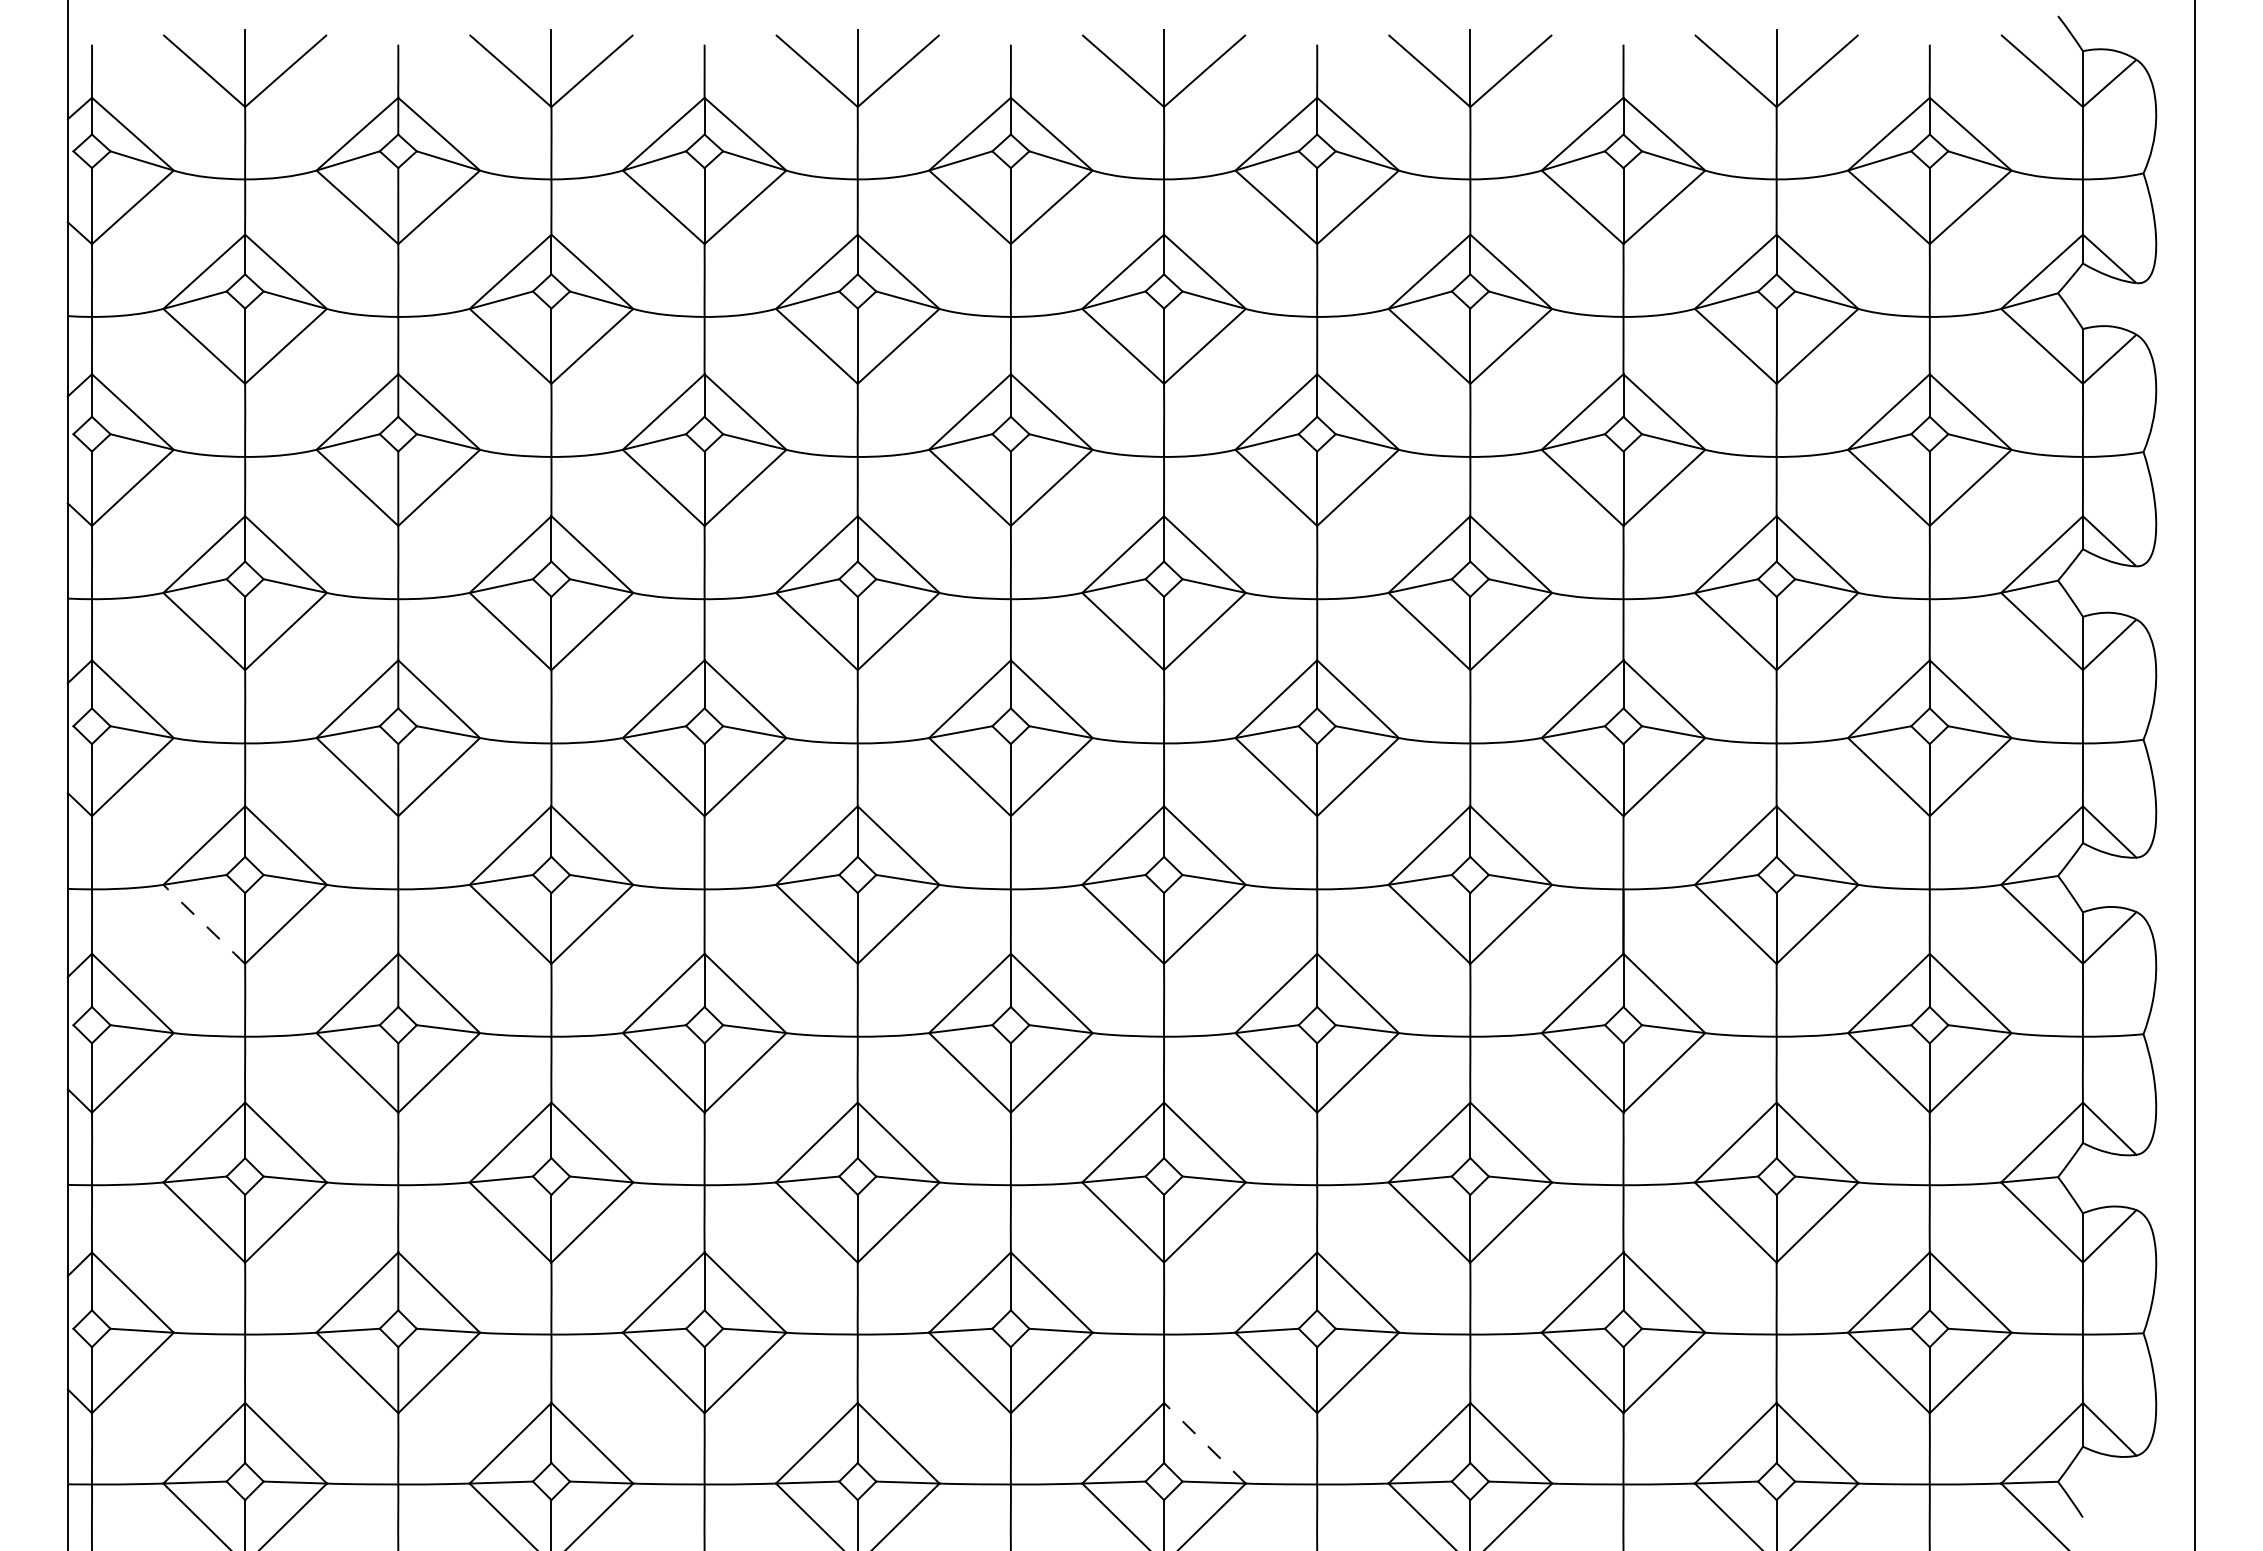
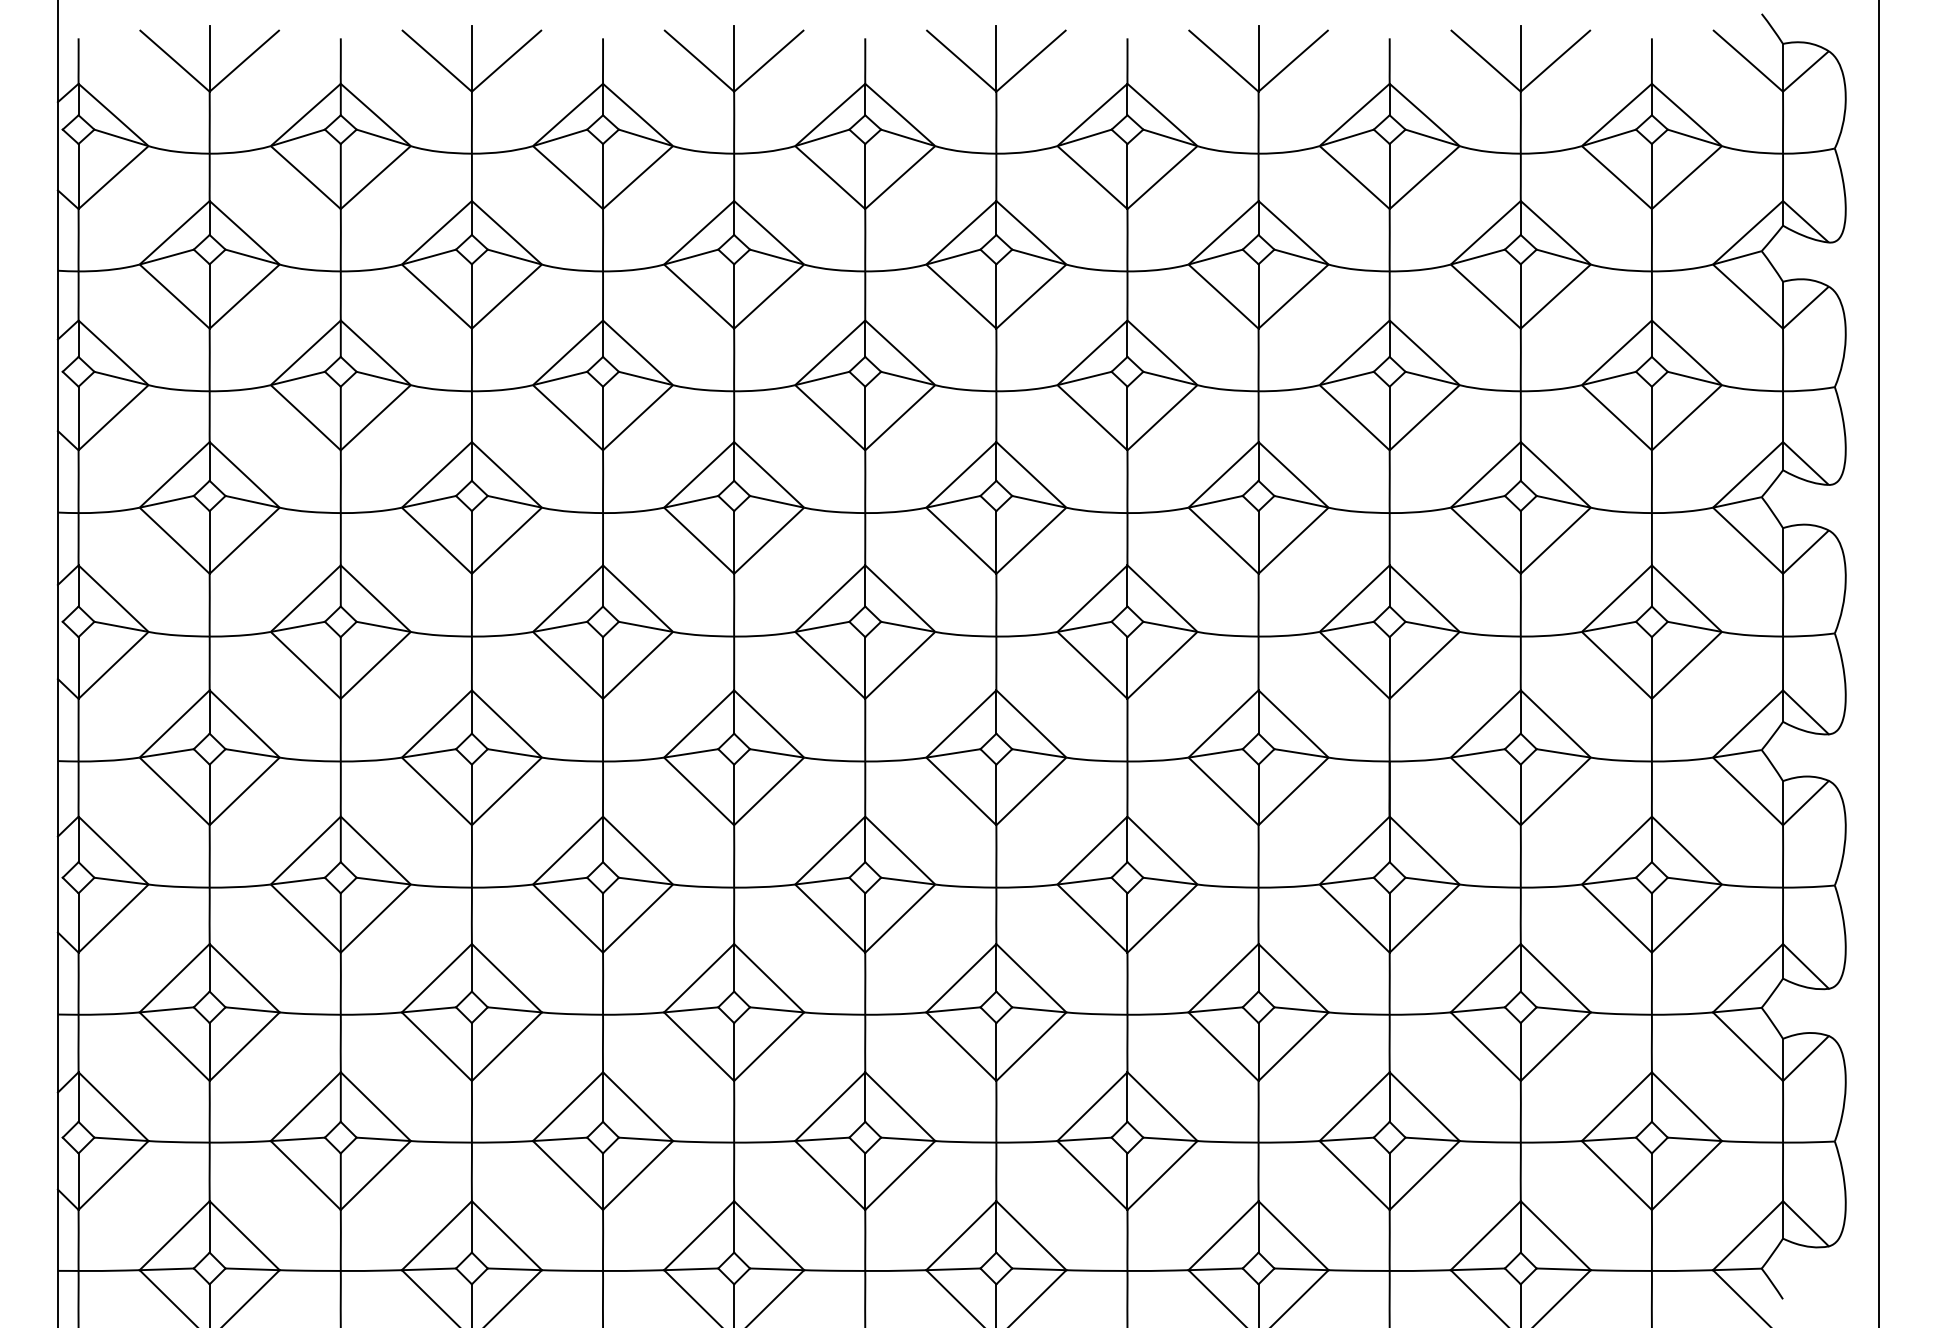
arc: (204, 924) -> (174, 791), dashed -> solid
line: (1204, 1442) -> (1030, 1235), dashed -> solid

